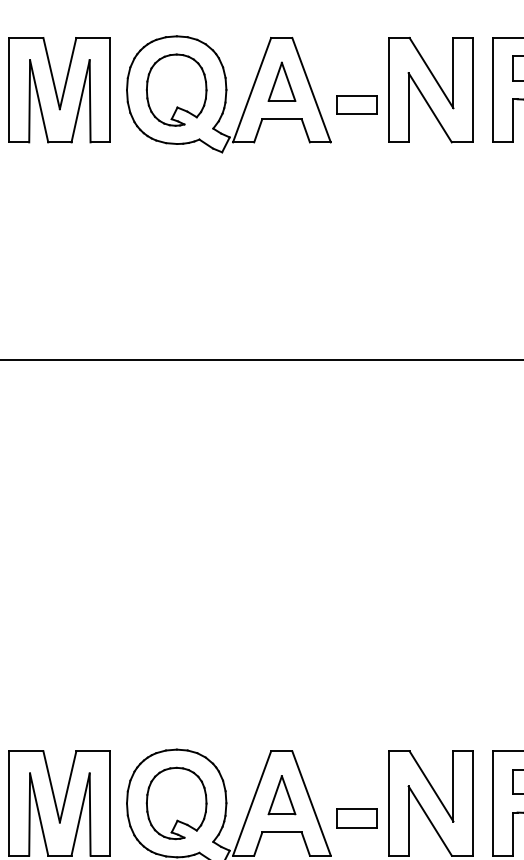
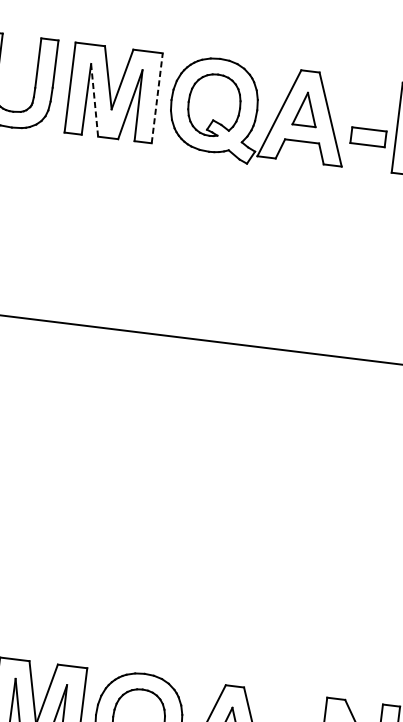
line: (110, 89) -> (157, 97), solid -> dashed
line: (39, 101) -> (94, 100), solid -> dashed

